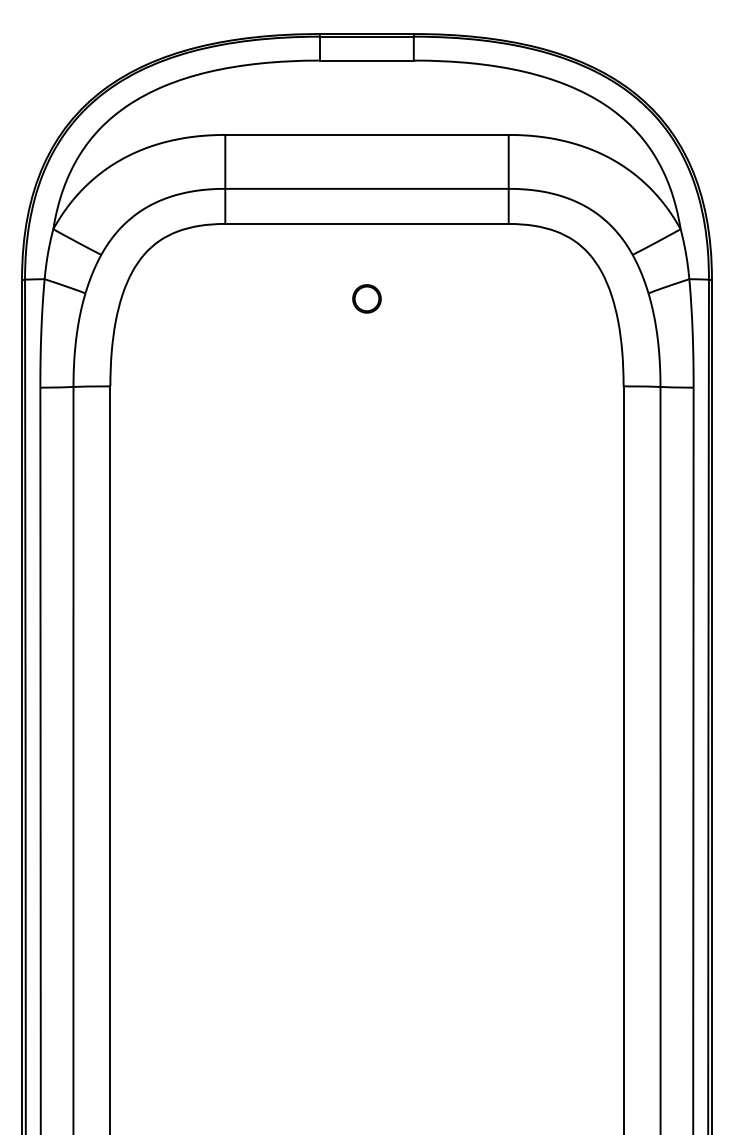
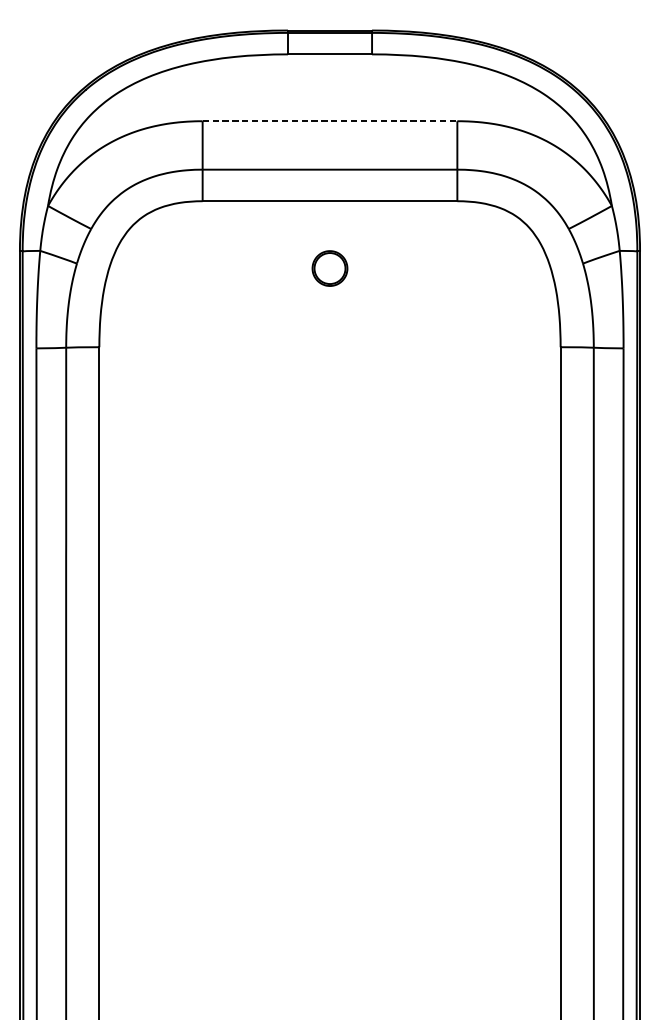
line: (367, 134) -> (330, 120), solid -> dashed
part: (366, 298) -> (329, 268), size x1.4

